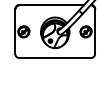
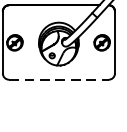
line: (55, 58) -> (59, 80), solid -> dashed

